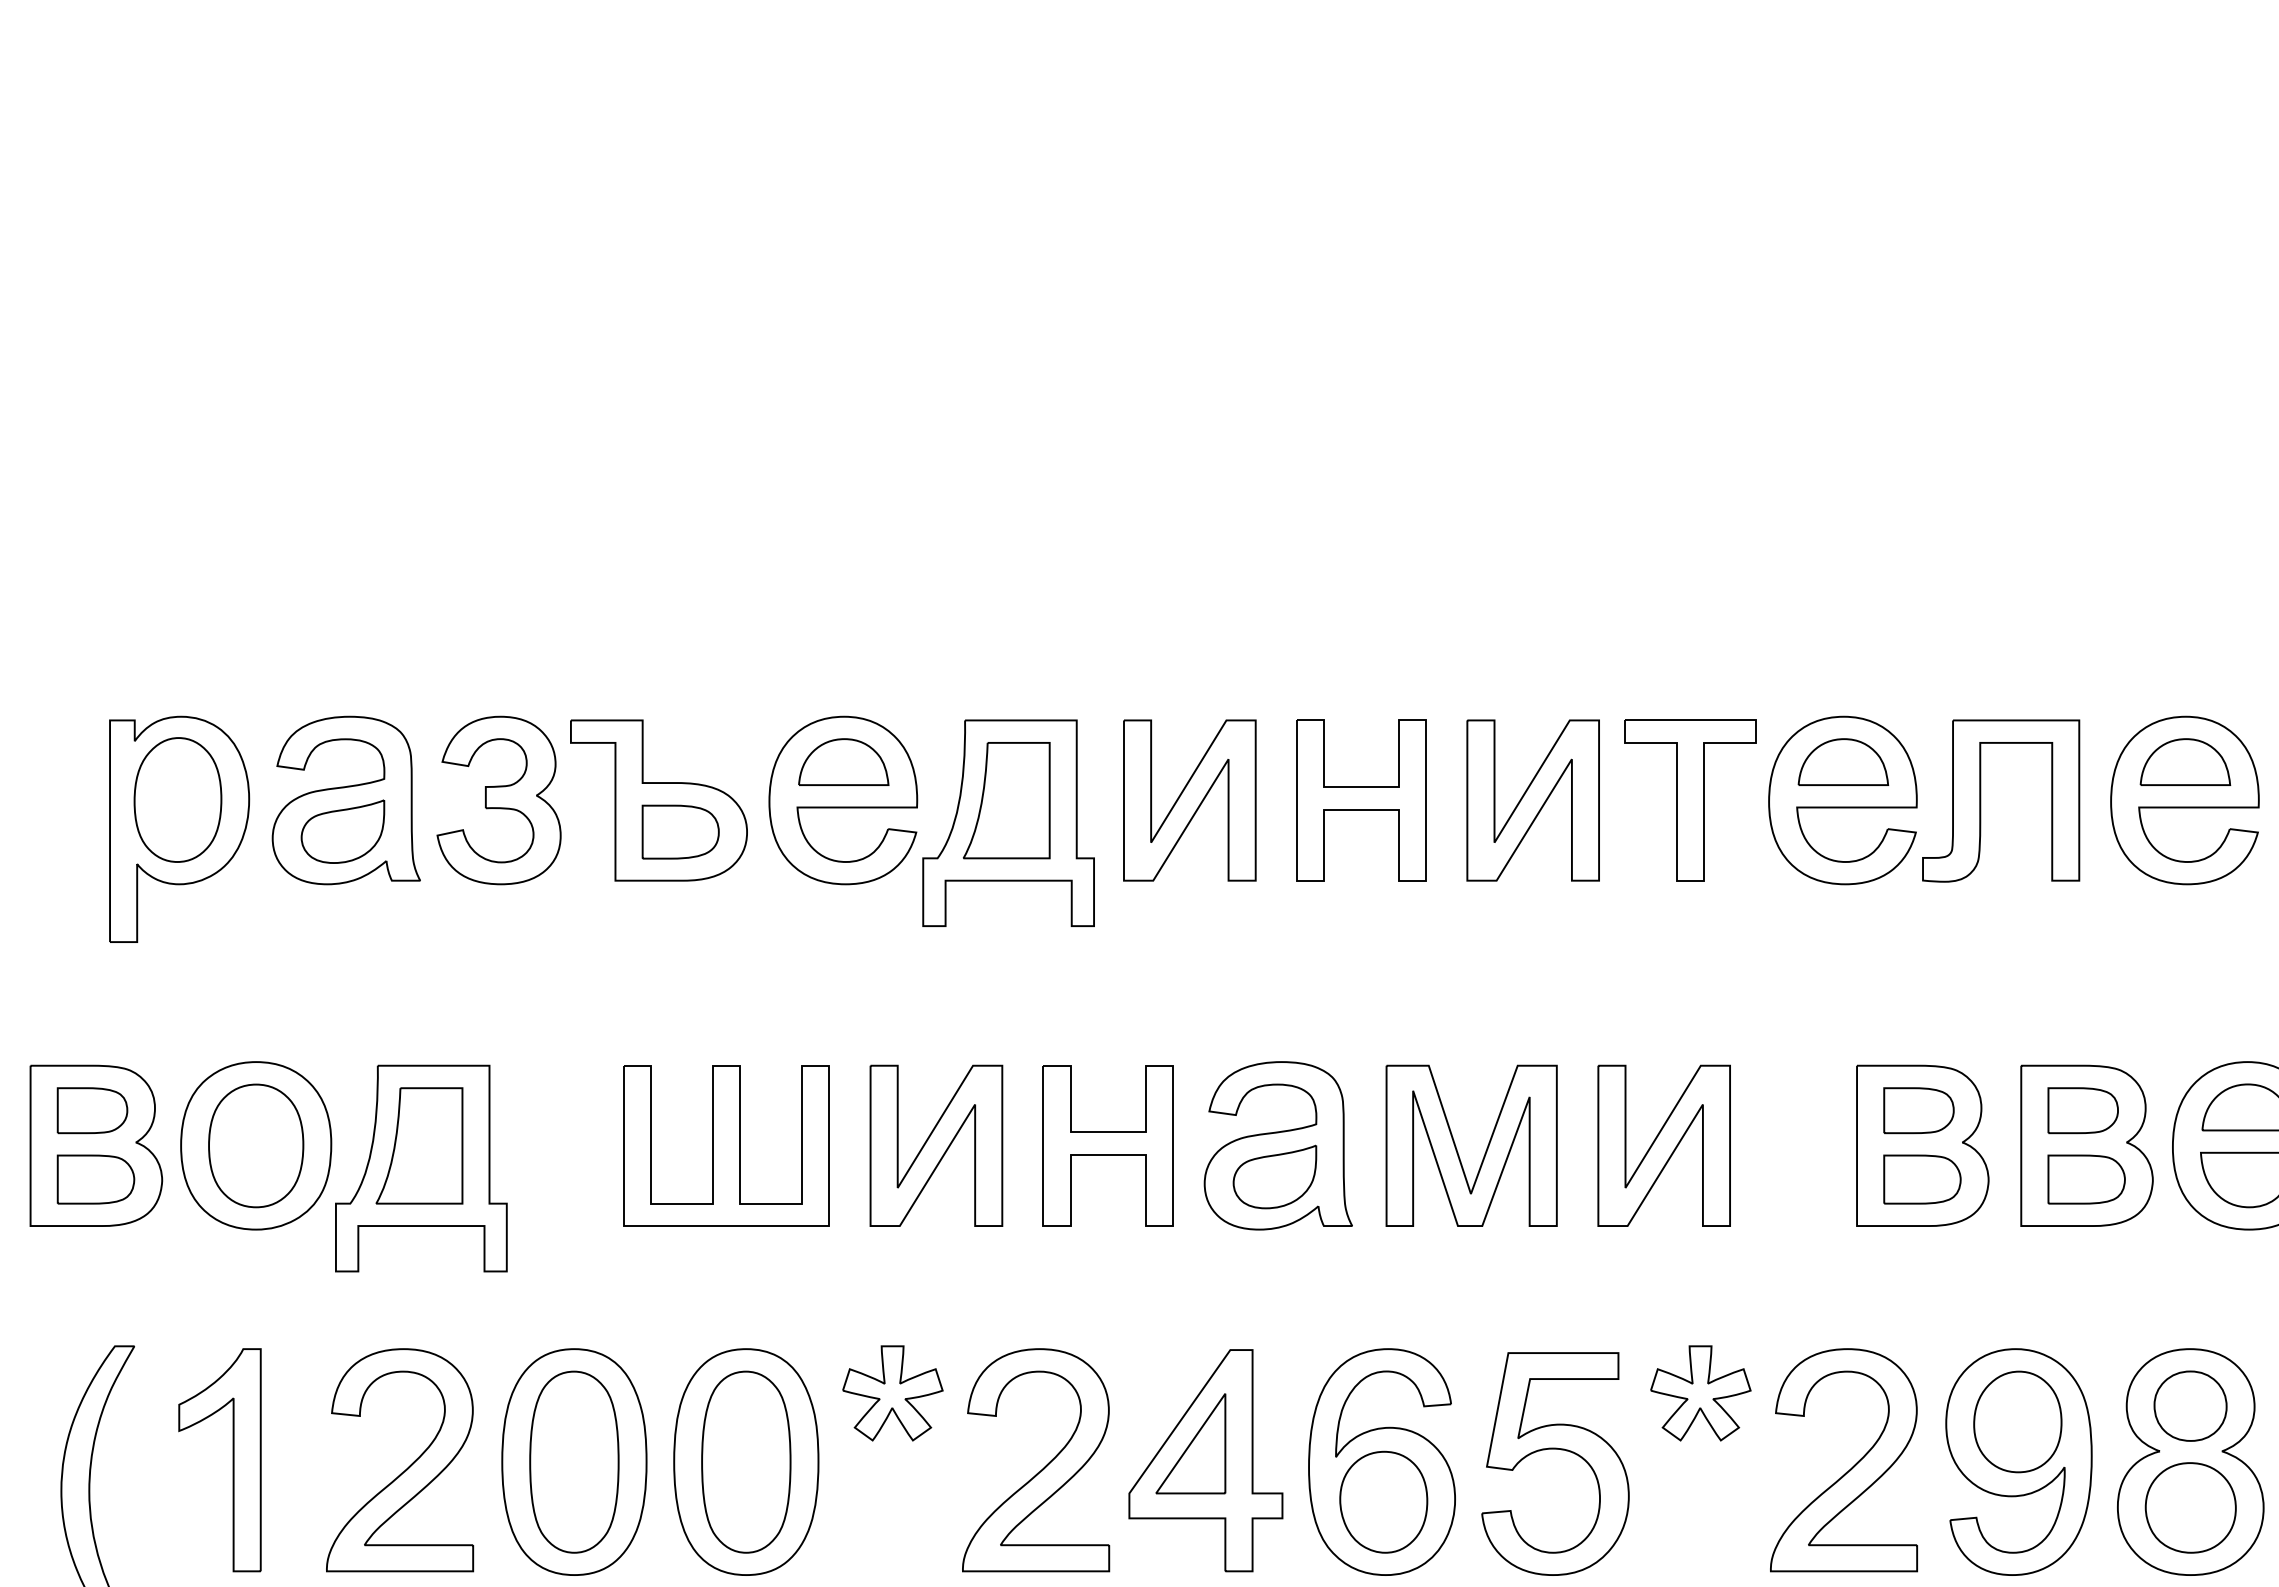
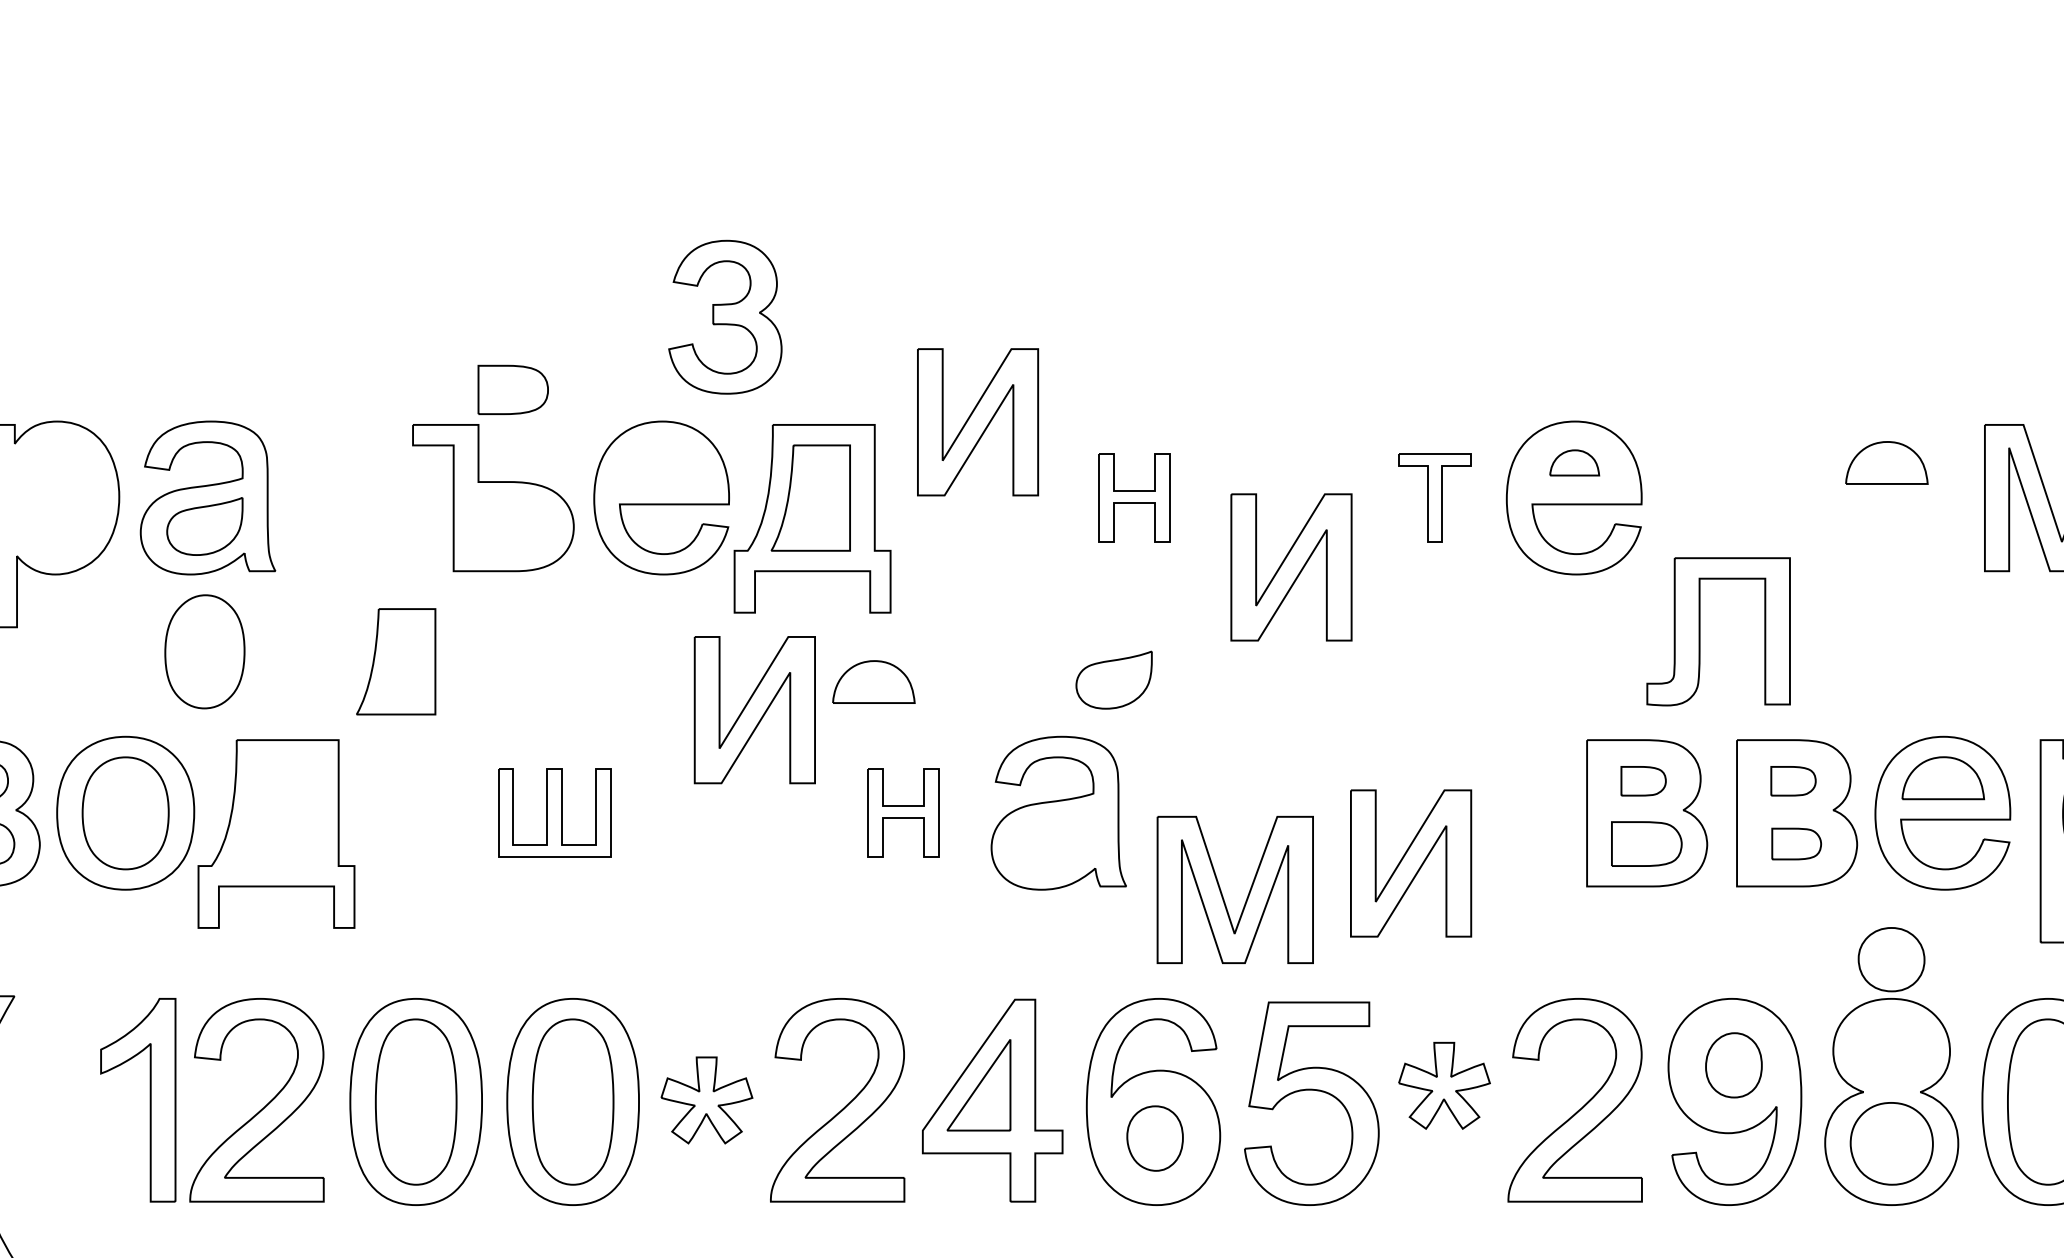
part: (843, 761) -> (873, 681), moved
part: (1843, 761) -> (1574, 462), size x0.6
part: (177, 799) -> (204, 651), moved
part: (498, 800) -> (724, 317), moved
part: (1189, 800) -> (977, 422), moved
part: (1361, 800) -> (1134, 498), size x0.6
part: (1532, 800) -> (1290, 567), moved
part: (1690, 800) -> (1435, 498), size x0.6
part: (1981, 800) -> (1700, 631), moved
part: (2184, 800) -> (1886, 498), removed
part: (680, 831) -> (513, 389), moved
part: (1918, 1110) -> (1643, 781), size x0.7
part: (2082, 1110) -> (1792, 781), size x0.7
part: (419, 1145) -> (396, 661), moved
part: (726, 1145) -> (555, 812), size x0.6
part: (936, 1145) -> (754, 709), moved
part: (1107, 1145) -> (902, 812), size x0.6
part: (1663, 1145) -> (1410, 863), moved
part: (1457, 1149) -> (1222, 893), moved
part: (1274, 1176) -> (1113, 679), moved
part: (2086, 1179) -> (1796, 843), size x0.7
part: (892, 1393) -> (706, 1100), moved
part: (1700, 1393) -> (1444, 1085), moved
part: (2190, 1405) -> (1891, 959), moved
part: (2017, 1421) -> (1733, 1064), size x0.7
part: (232, 1460) -> (149, 1100), moved
part: (1383, 1501) -> (1154, 1137), size x0.7

